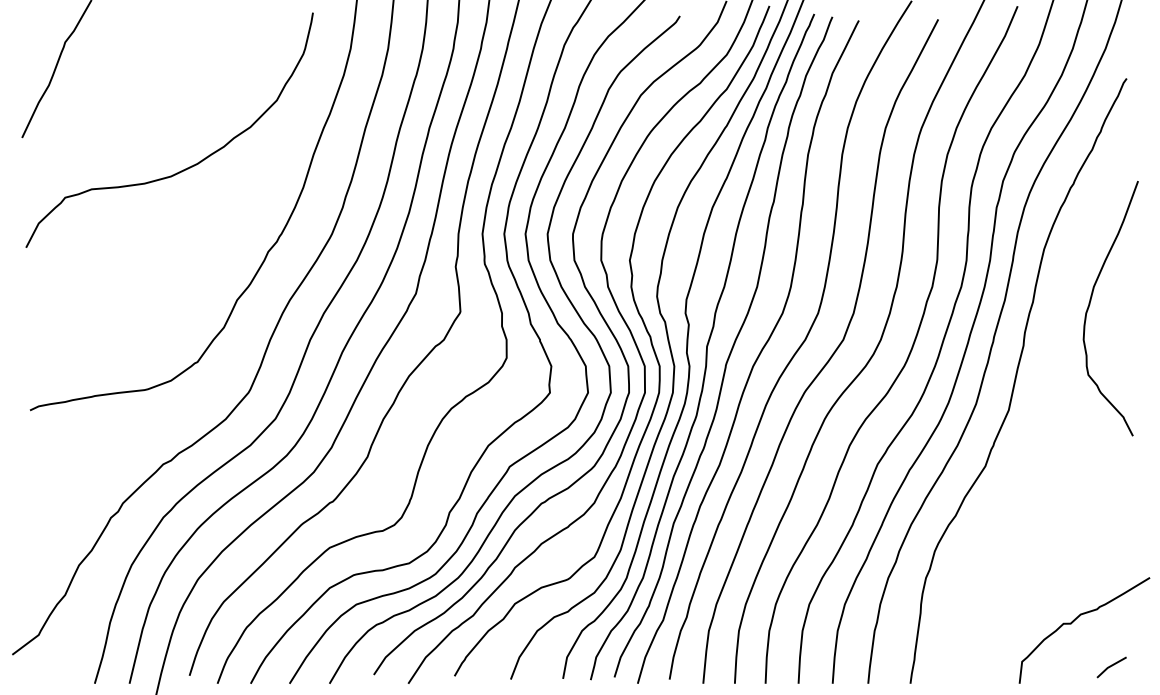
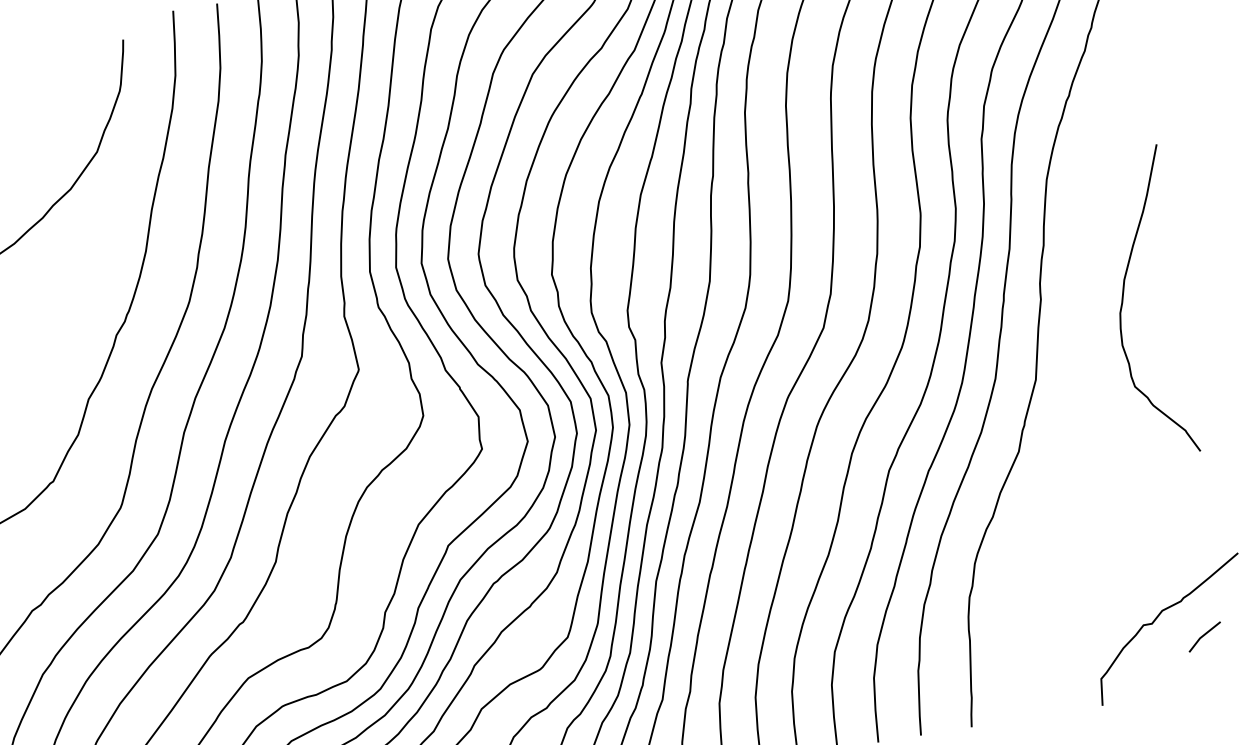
curve: (1090, 304) -> (1123, 301), moved
line: (1111, 666) -> (1204, 635), moved

